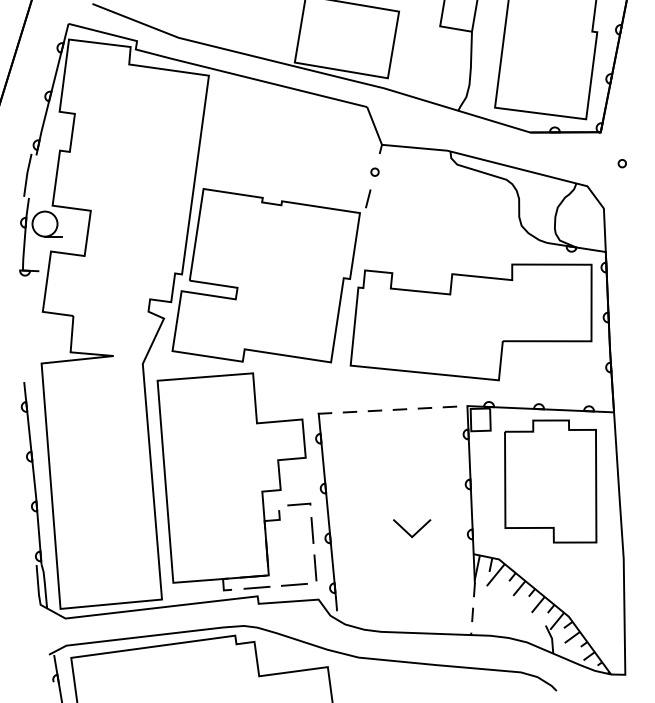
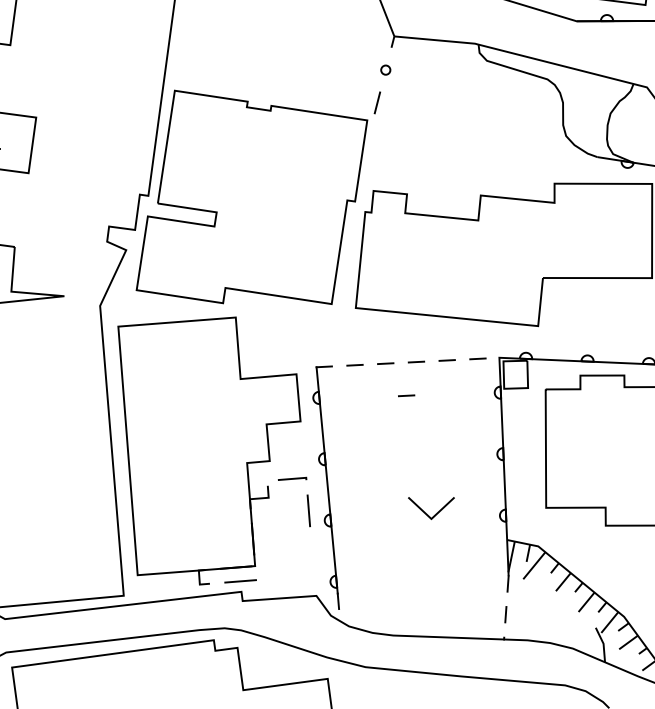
line: (391, 436) -> (406, 395), added
line: (315, 567) -> (312, 556), removed
line: (293, 584) -> (285, 577), removed

